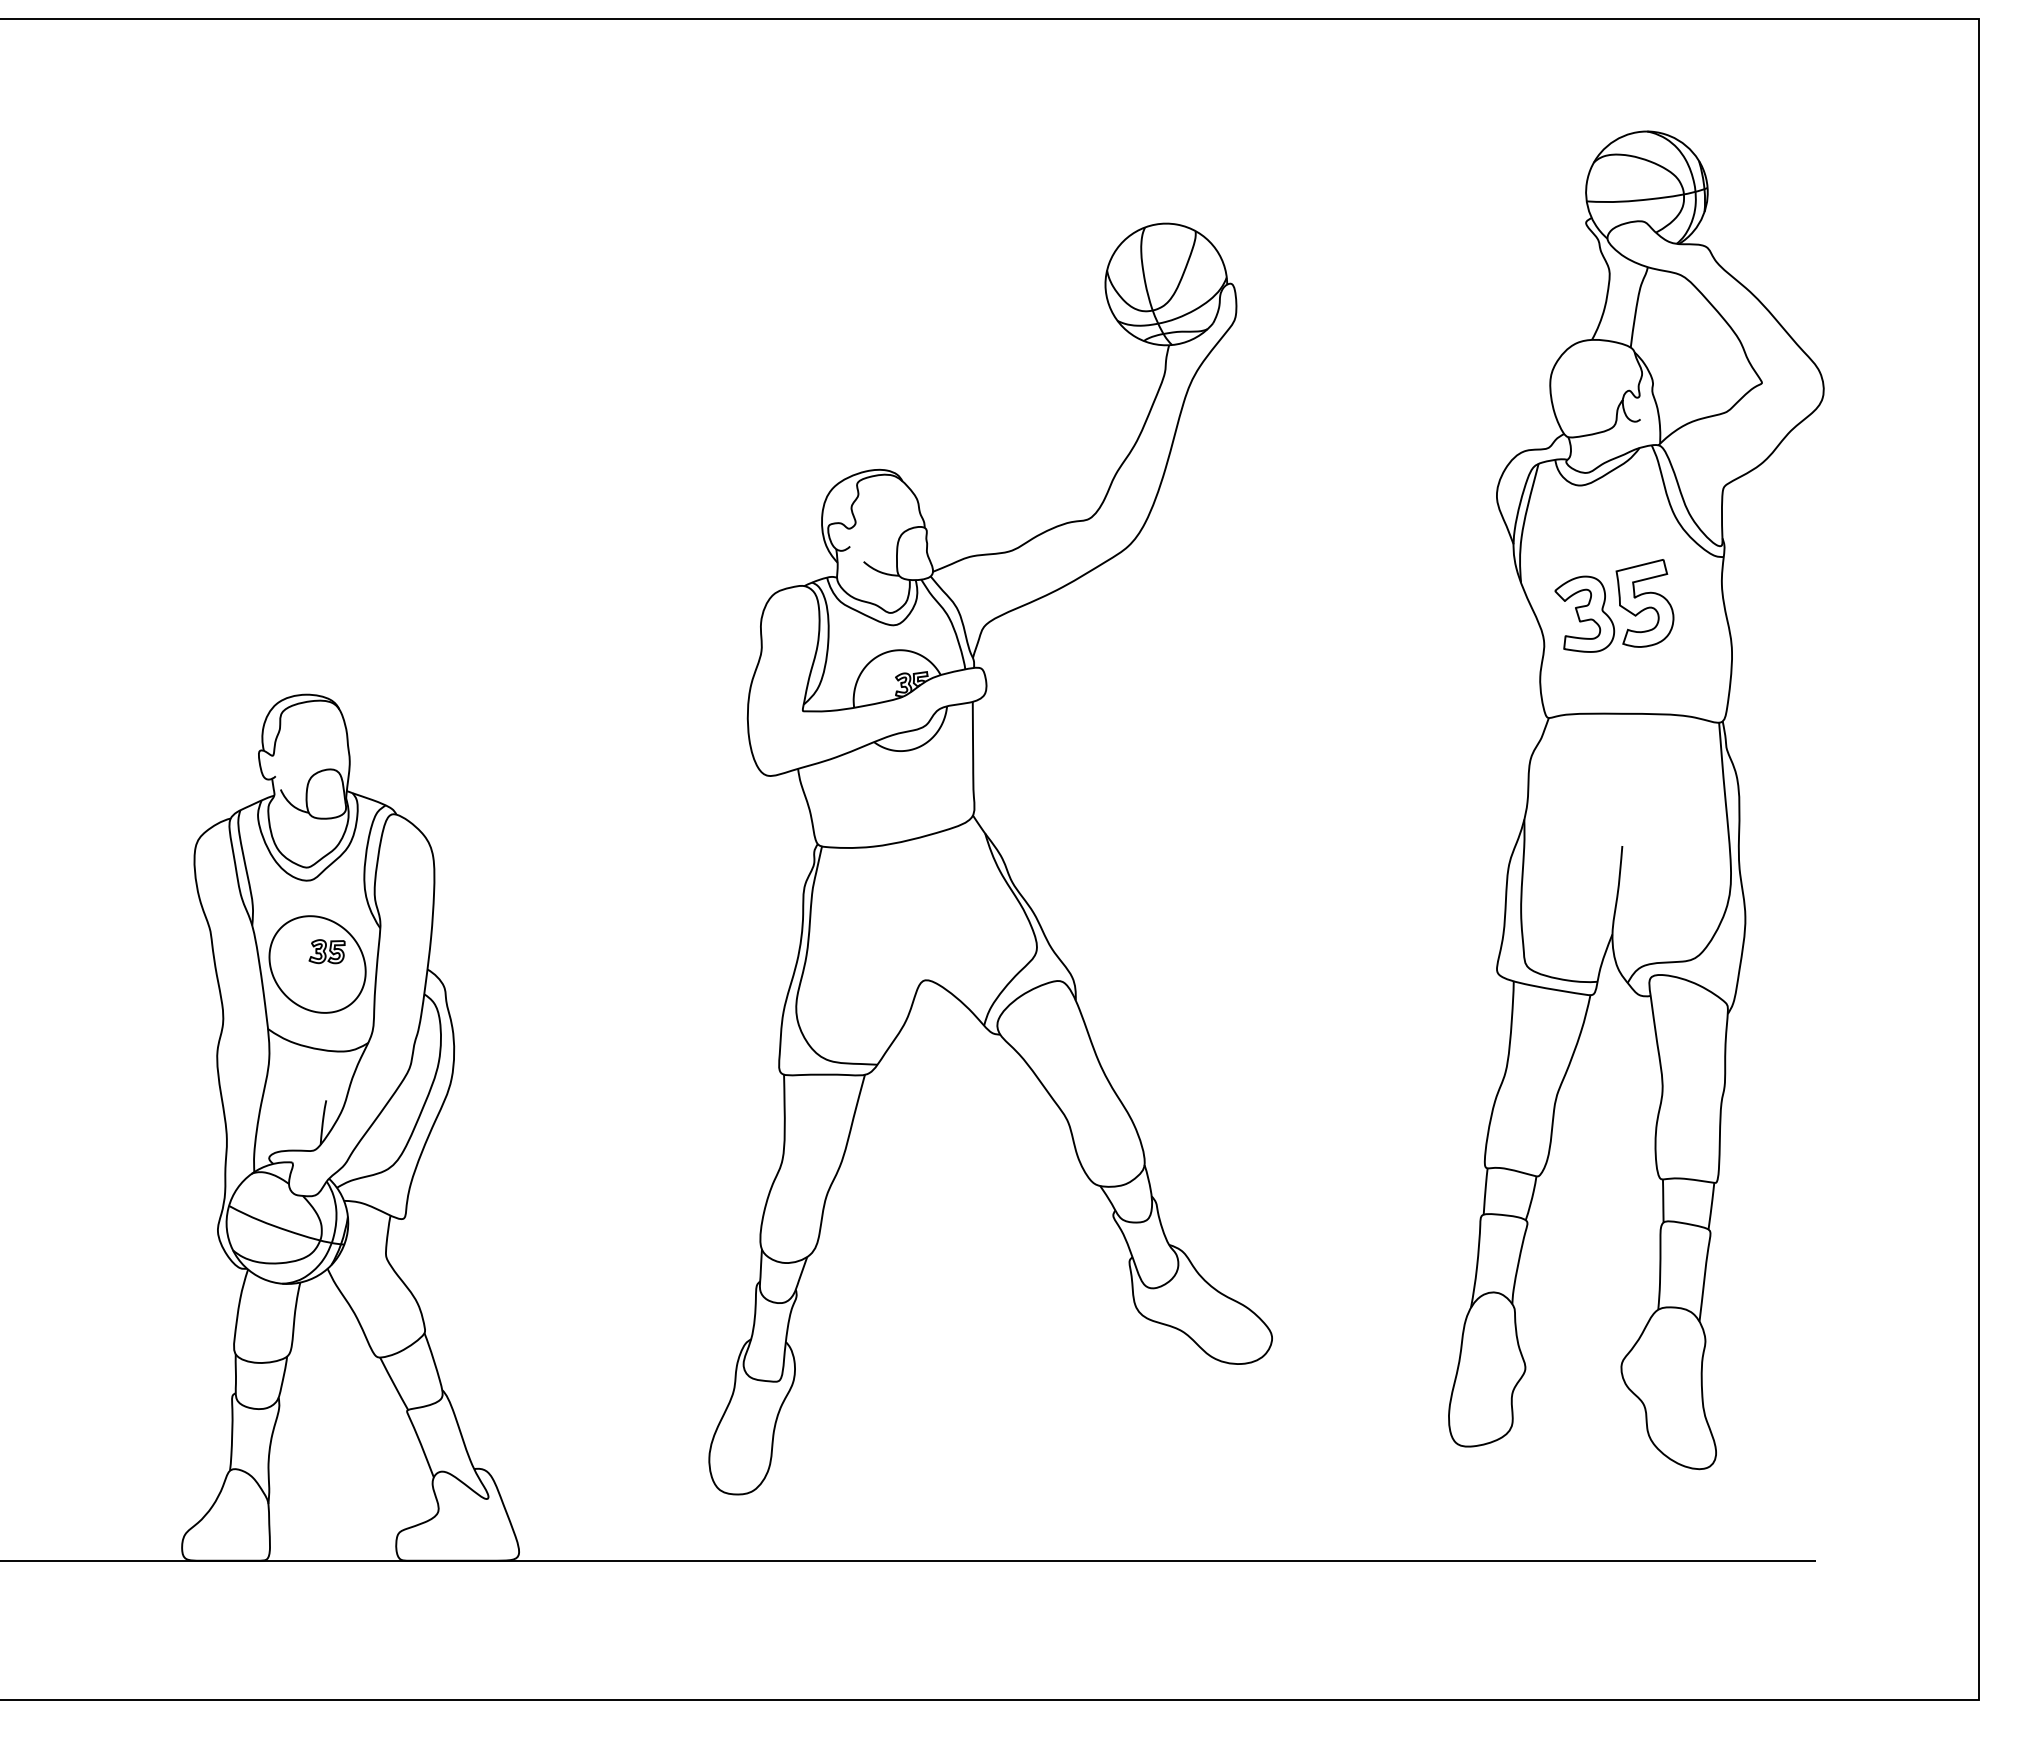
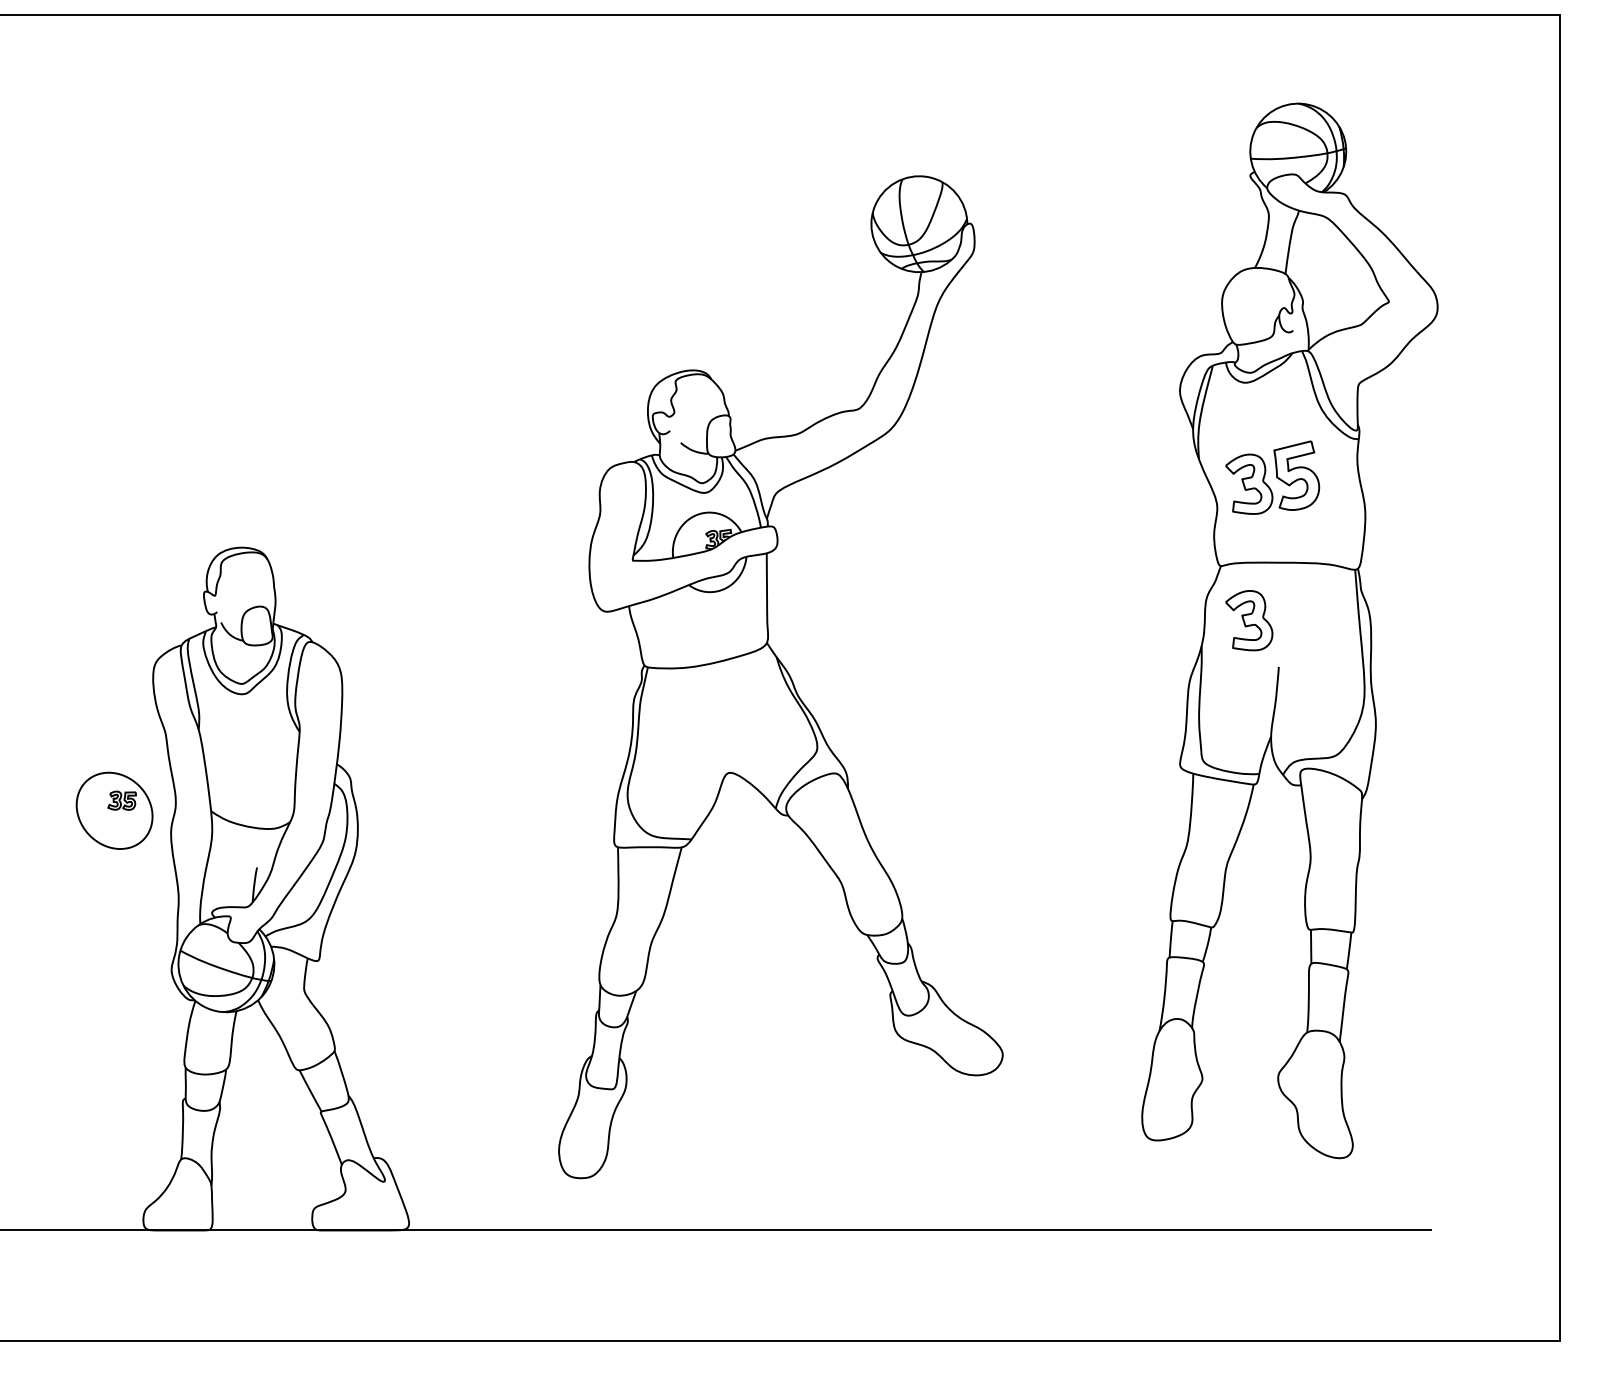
part: (1584, 786) -> (1249, 620), added
part: (317, 964) -> (114, 810), moved

